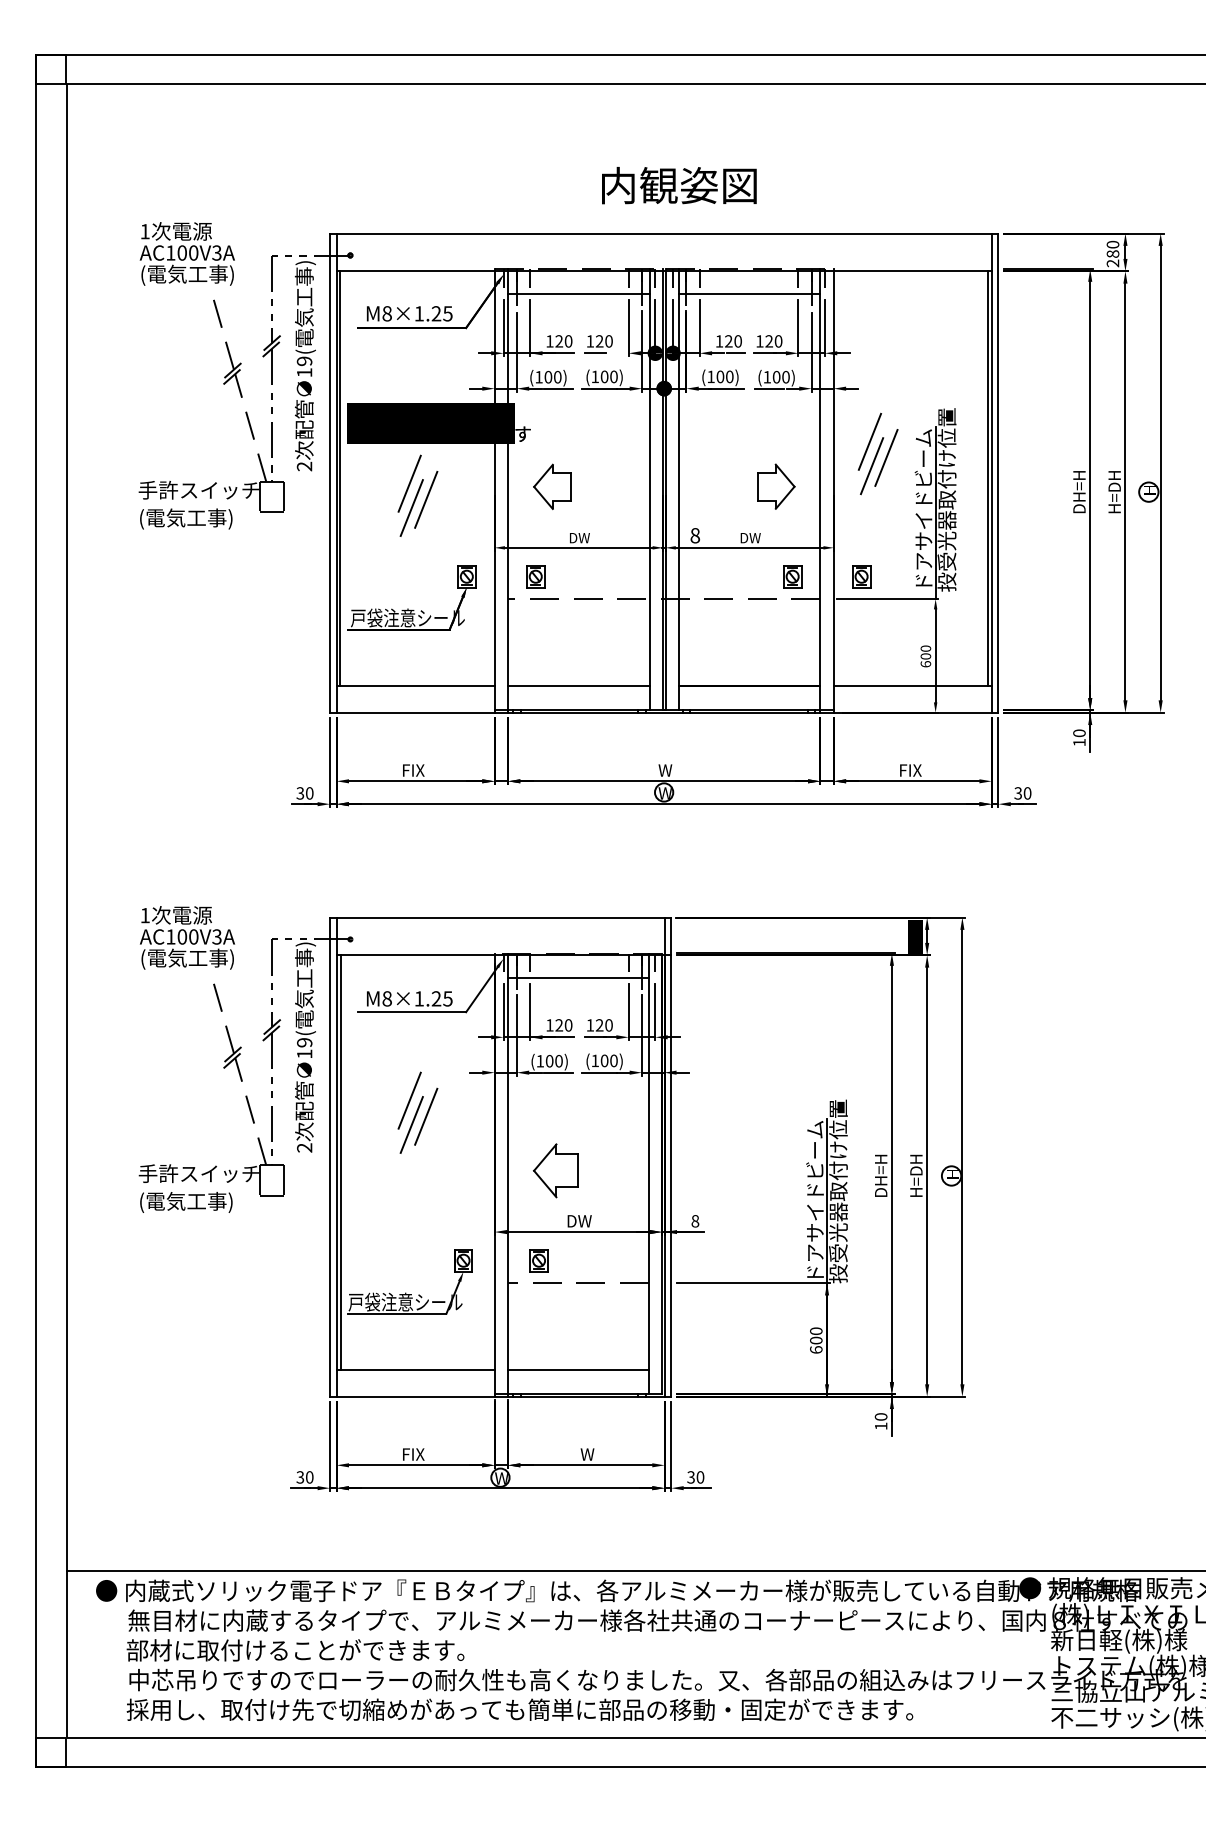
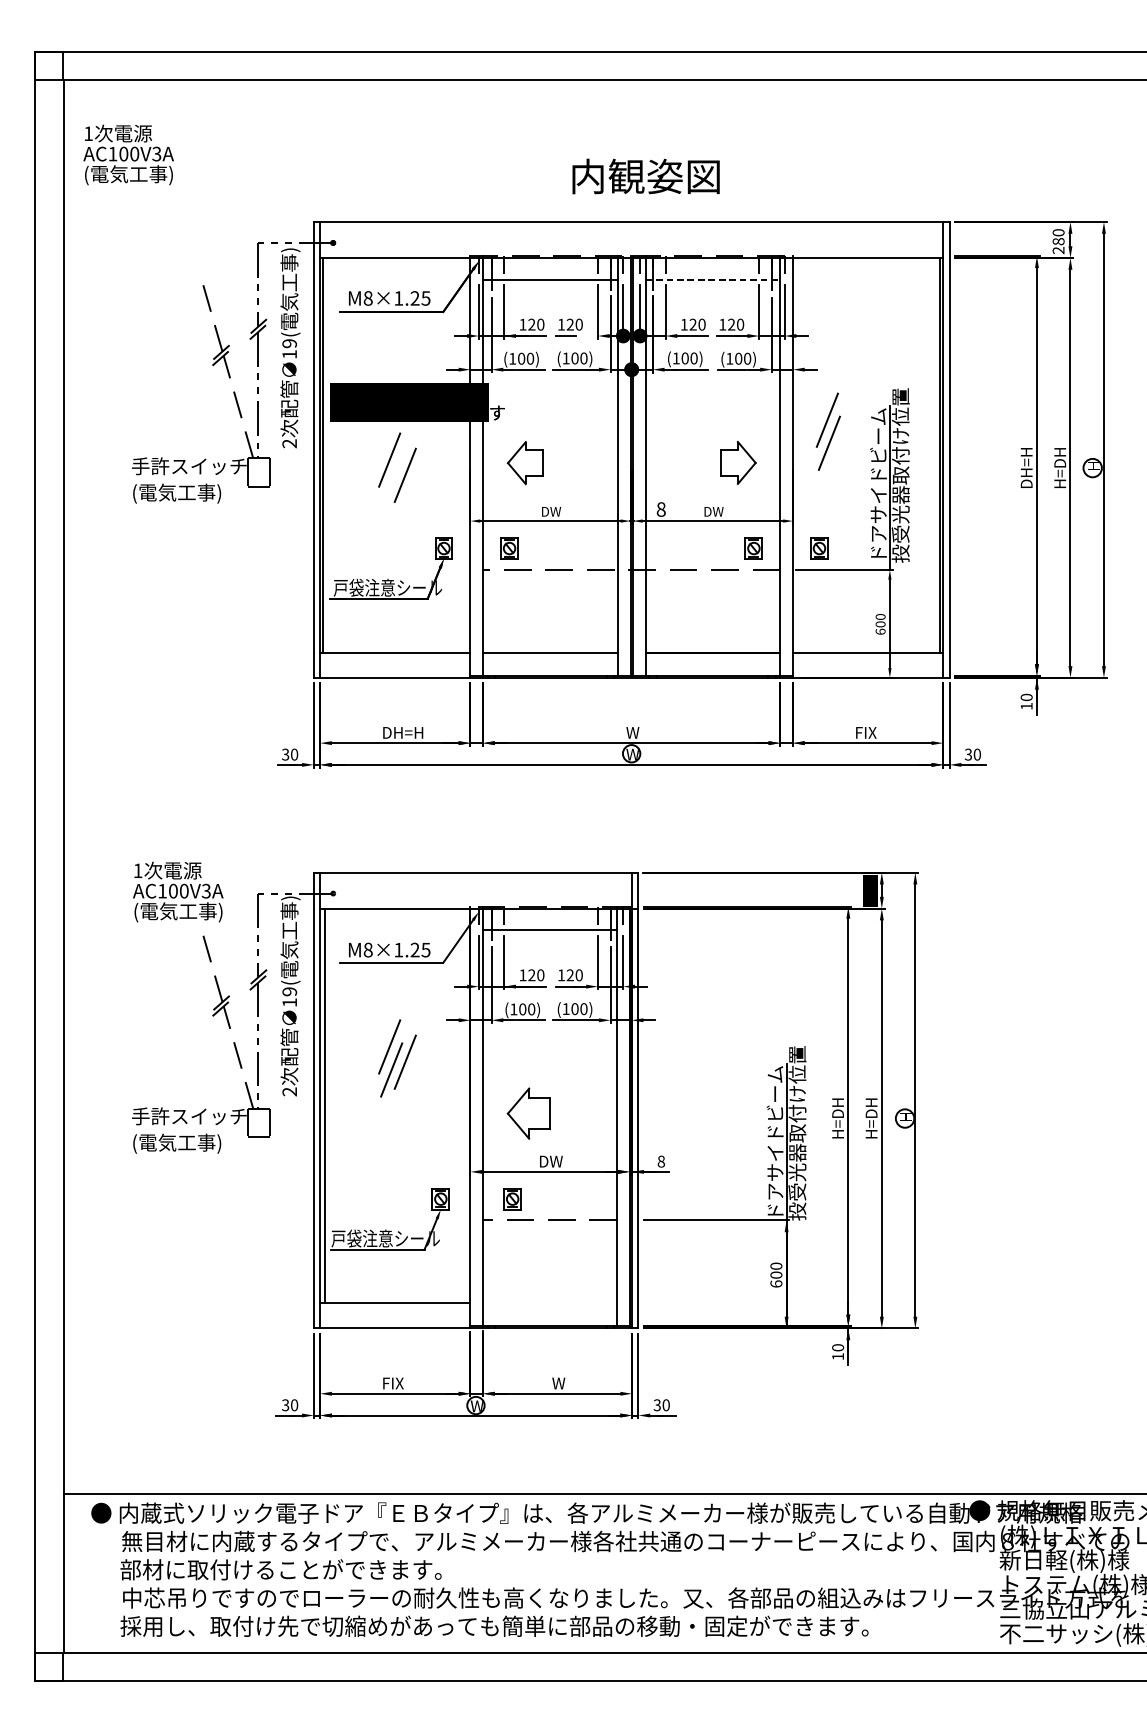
text: (186, 253) -> (127, 154), moved
line: (749, 293) -> (712, 279), solid -> dashed
line: (886, 457) -> (843, 435), removed
line: (411, 508) -> (391, 483), removed
text: (424, 770) -> (403, 732), FIX -> DH=H
text: (881, 1180) -> (838, 1122), DH=H -> H=DH
line: (577, 1370) -> (549, 1303), removed

